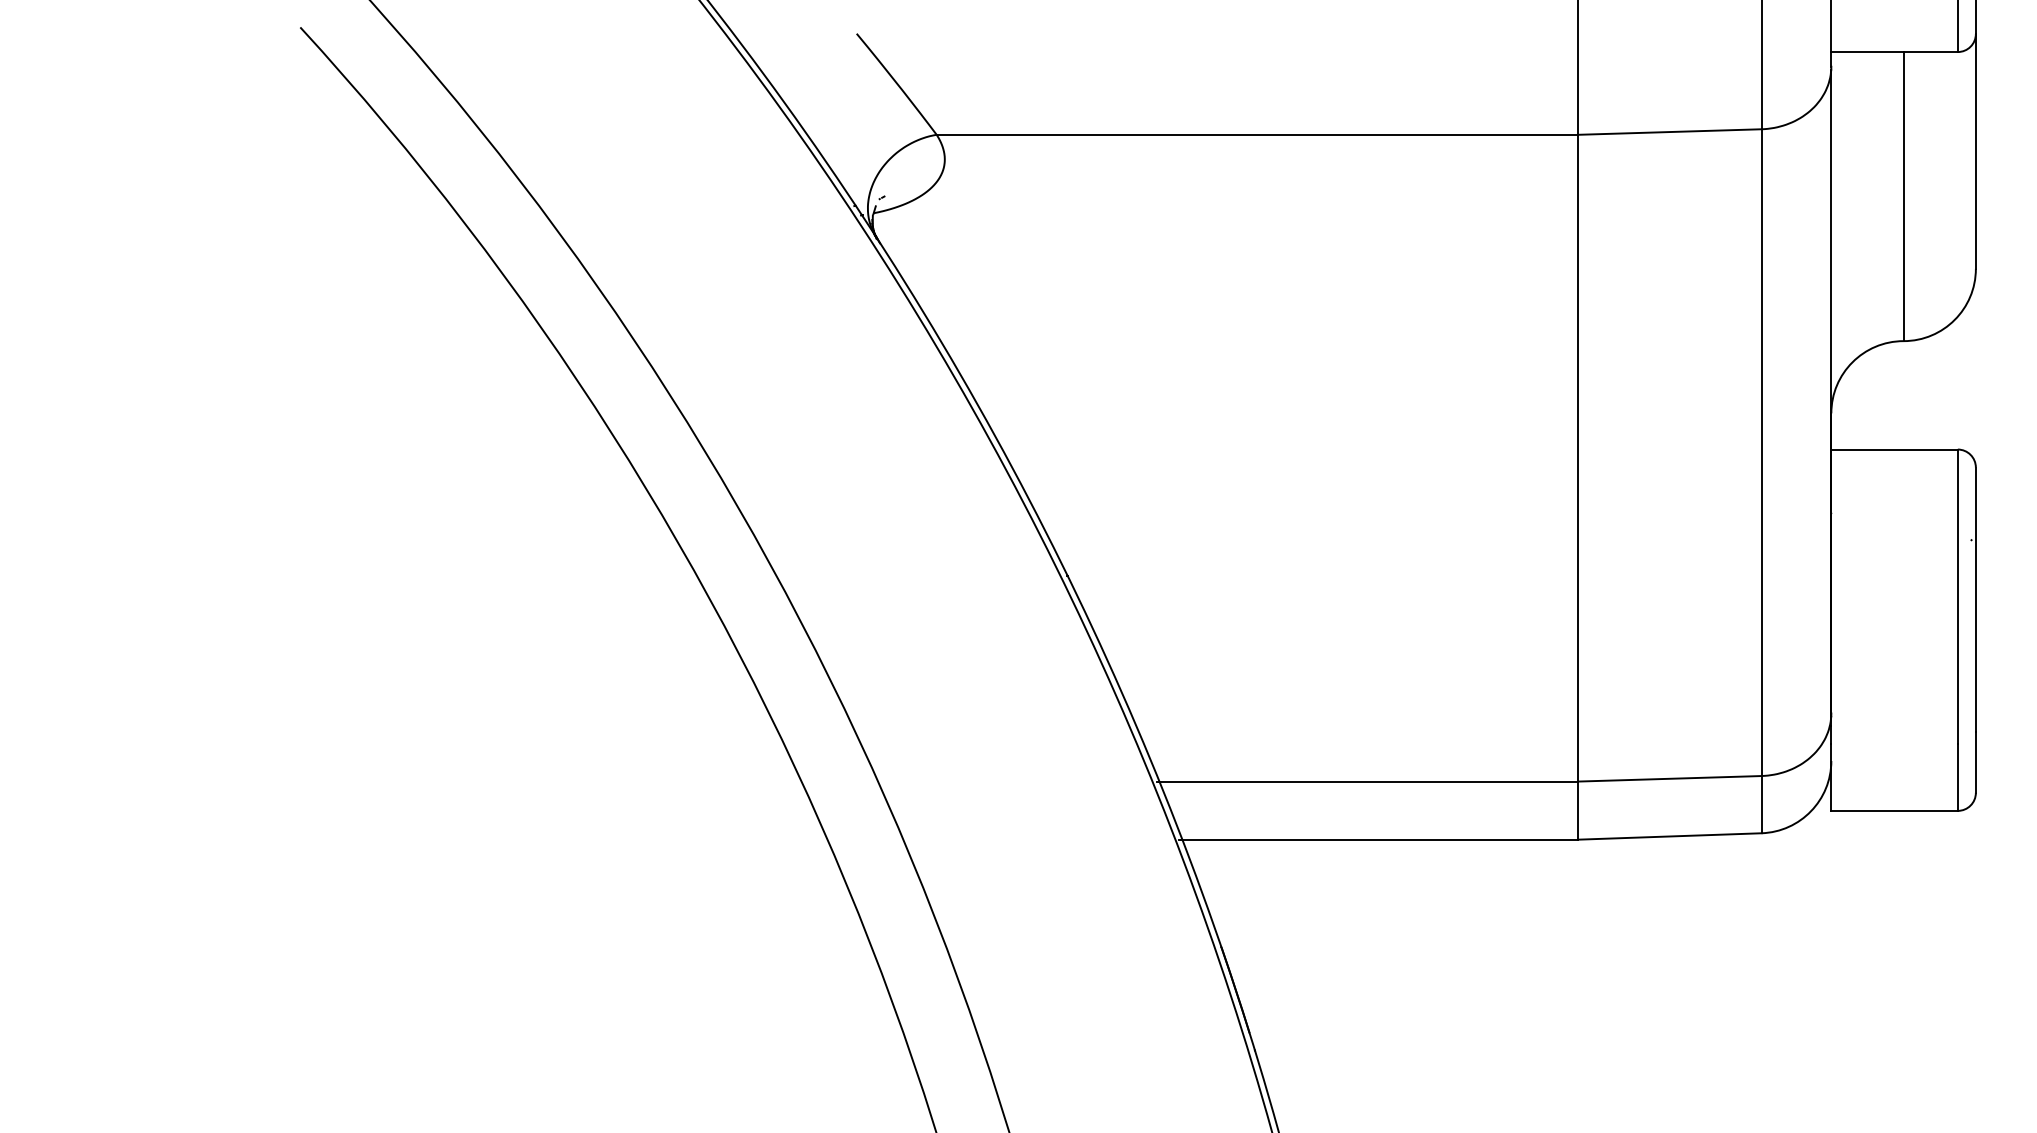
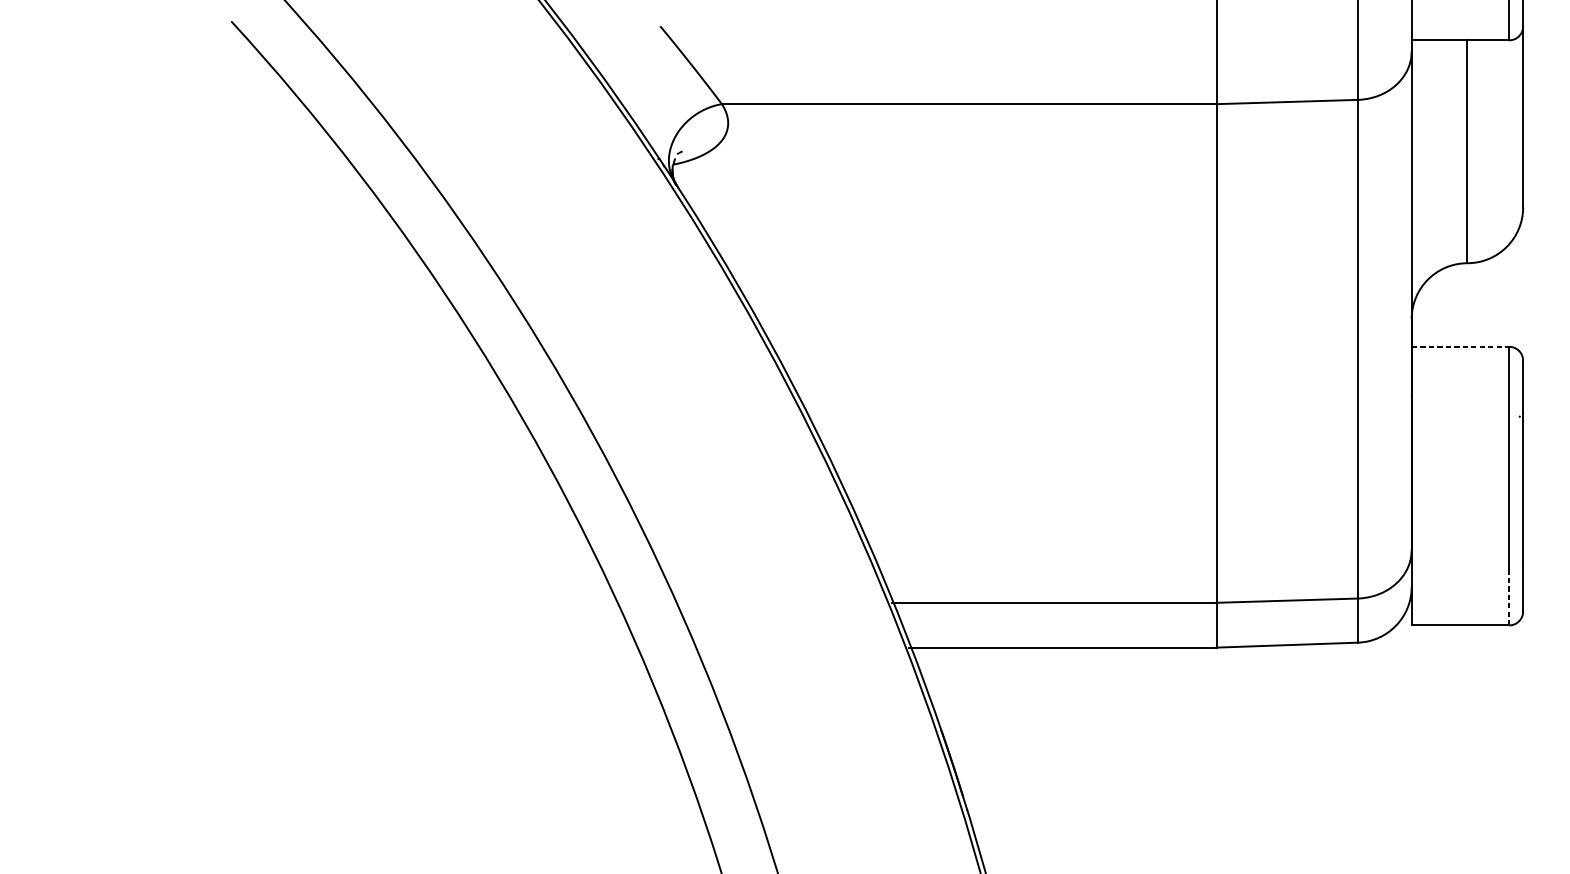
line: (1895, 449) -> (1461, 346), solid -> dashed
line: (1957, 777) -> (1508, 599), solid -> dashed

